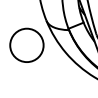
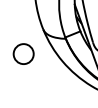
circle: (26, 44) -> (23, 53), size x0.6

